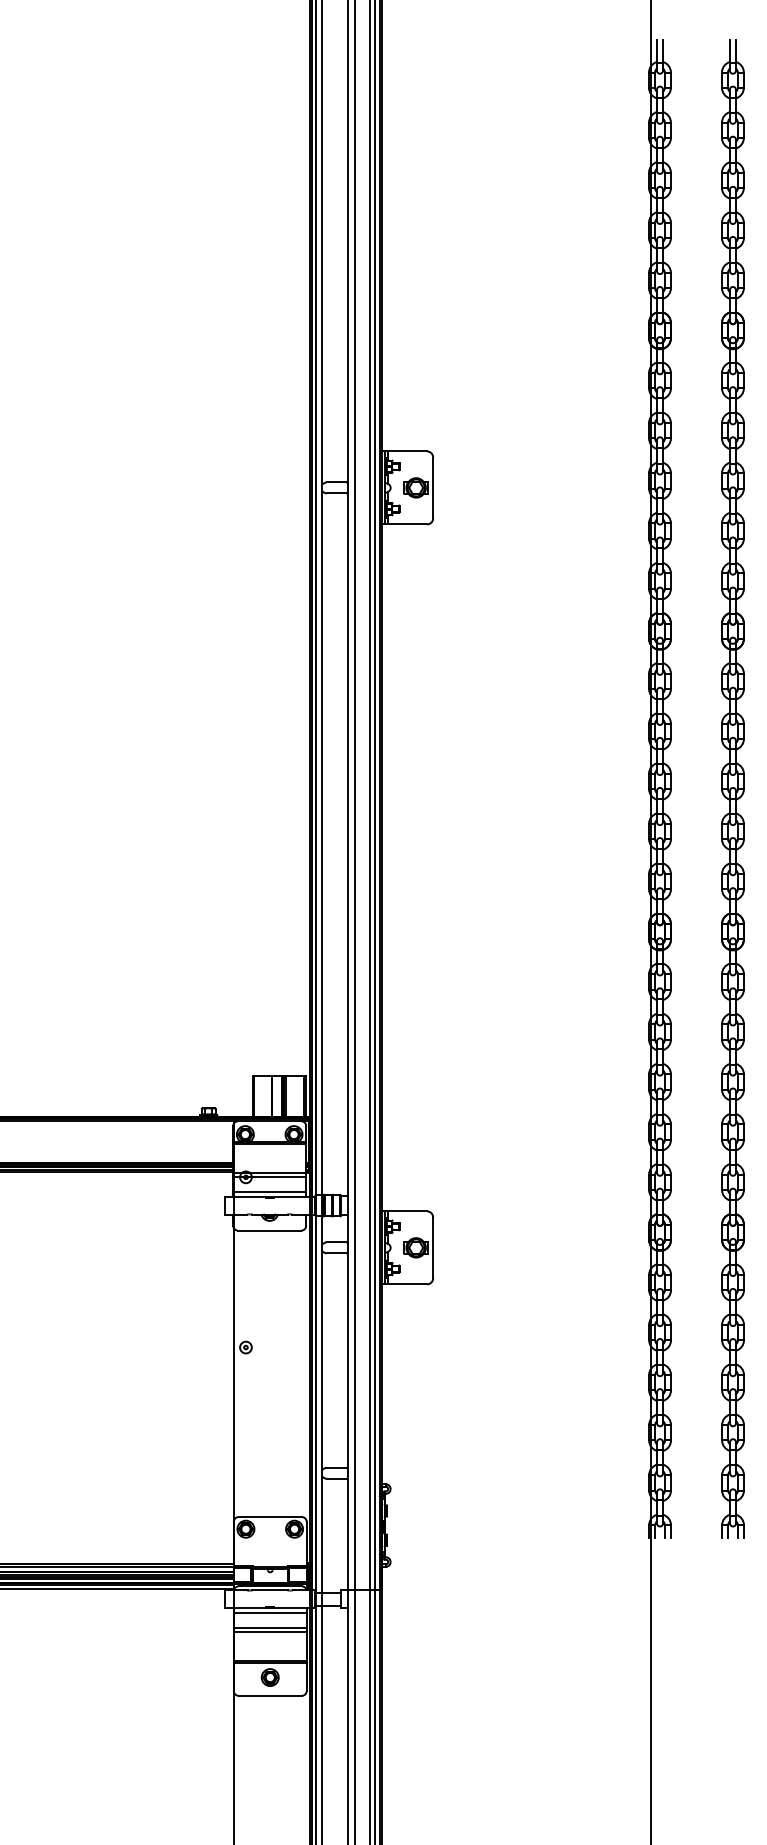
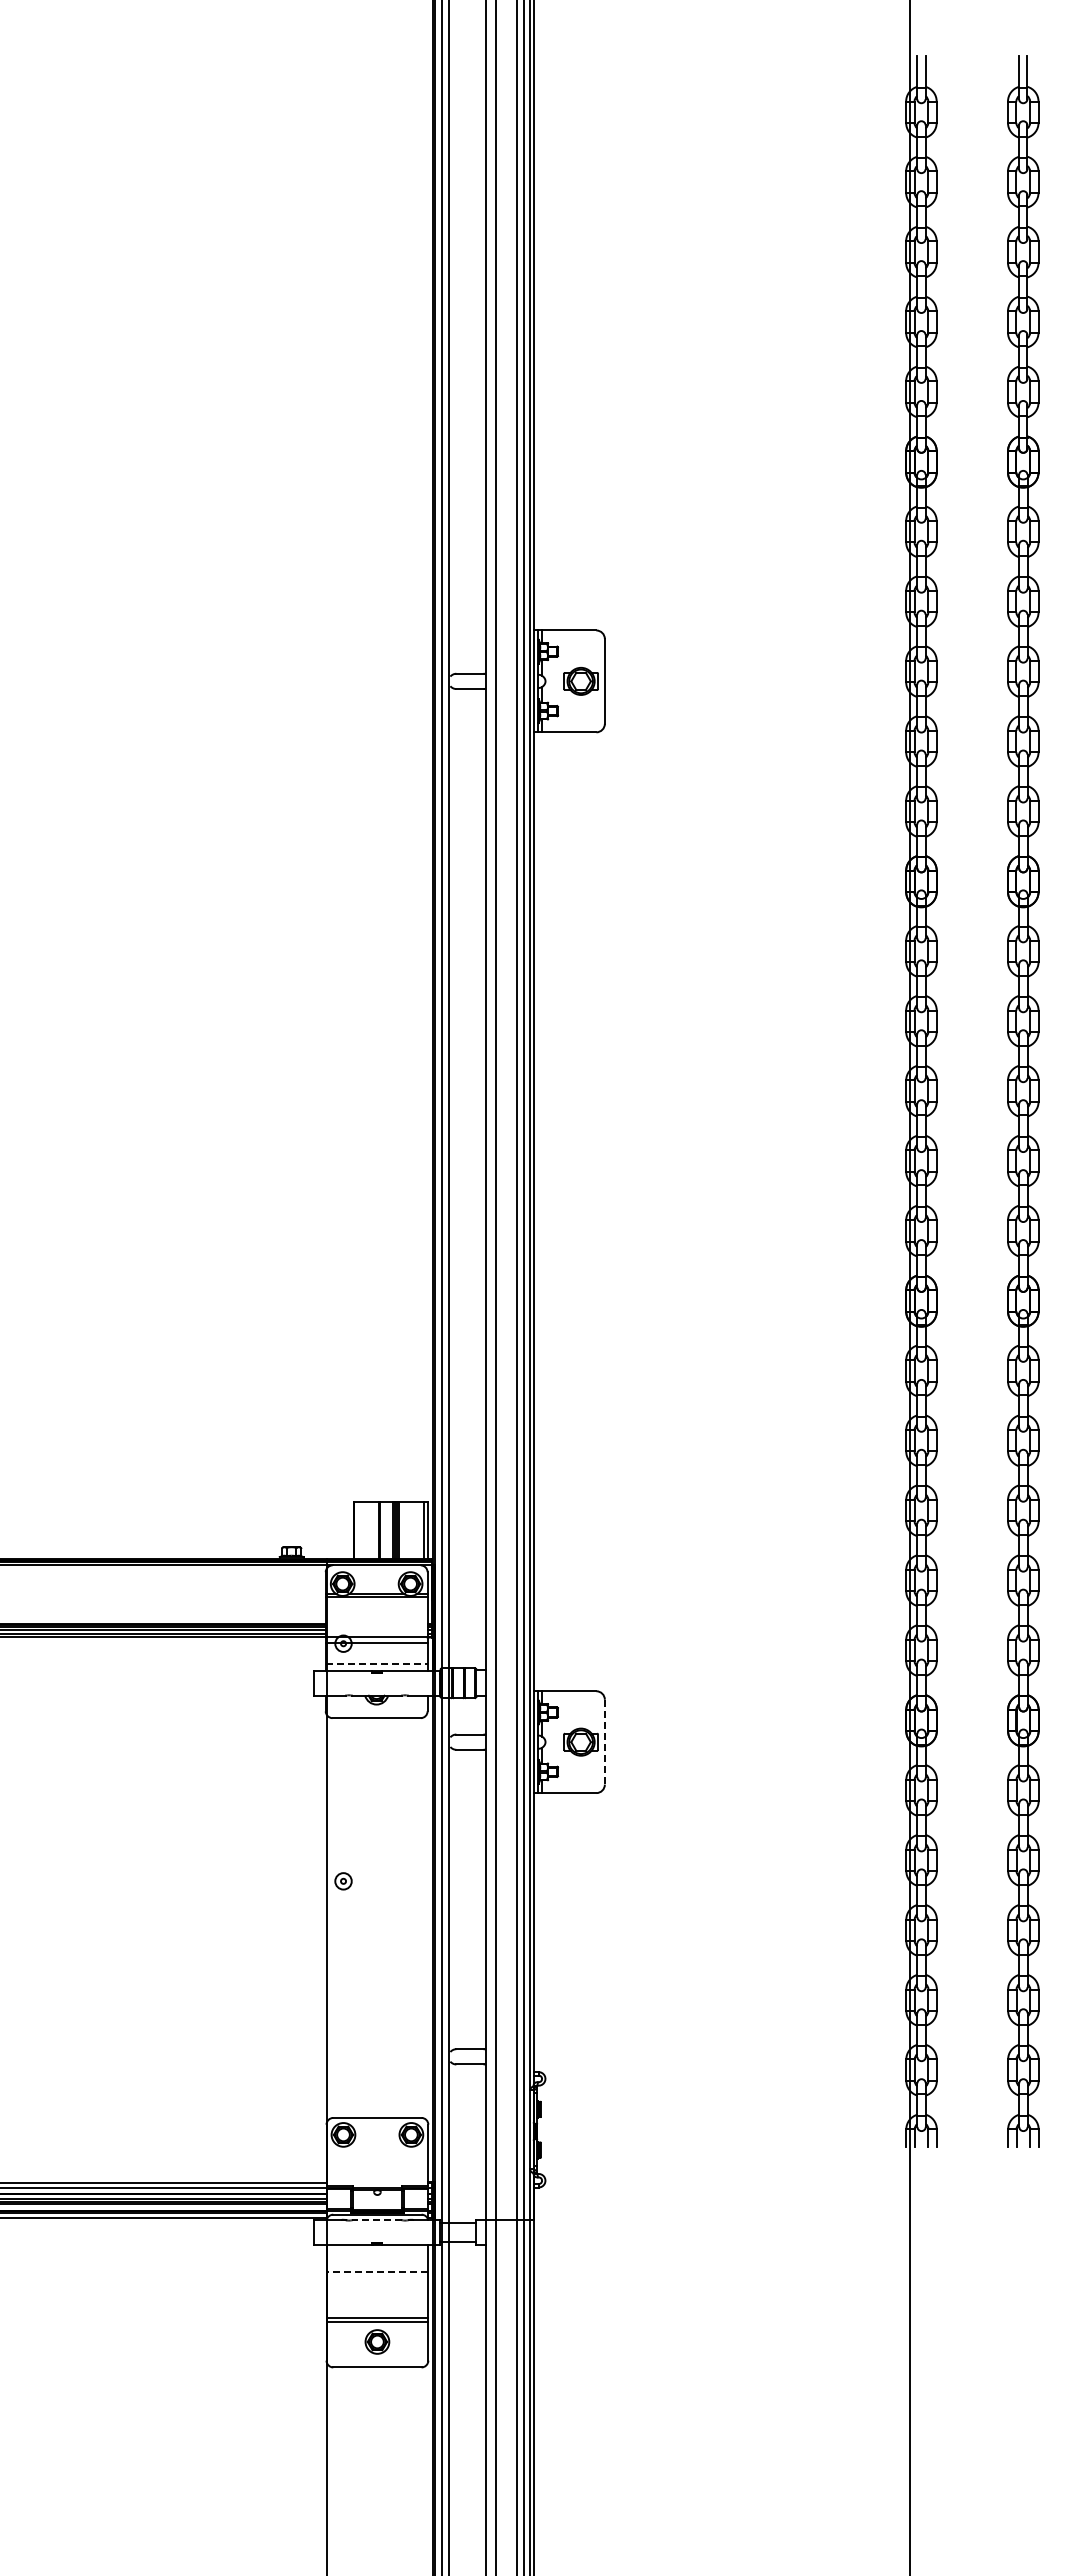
line: (269, 1191) -> (376, 1663), solid -> dashed
line: (432, 1248) -> (604, 1742), solid -> dashed
line: (270, 1590) -> (377, 2220), solid -> dashed
line: (270, 1613) -> (377, 2252), removed
line: (270, 1627) -> (377, 2272), solid -> dashed
line: (270, 1632) -> (377, 2278), removed

